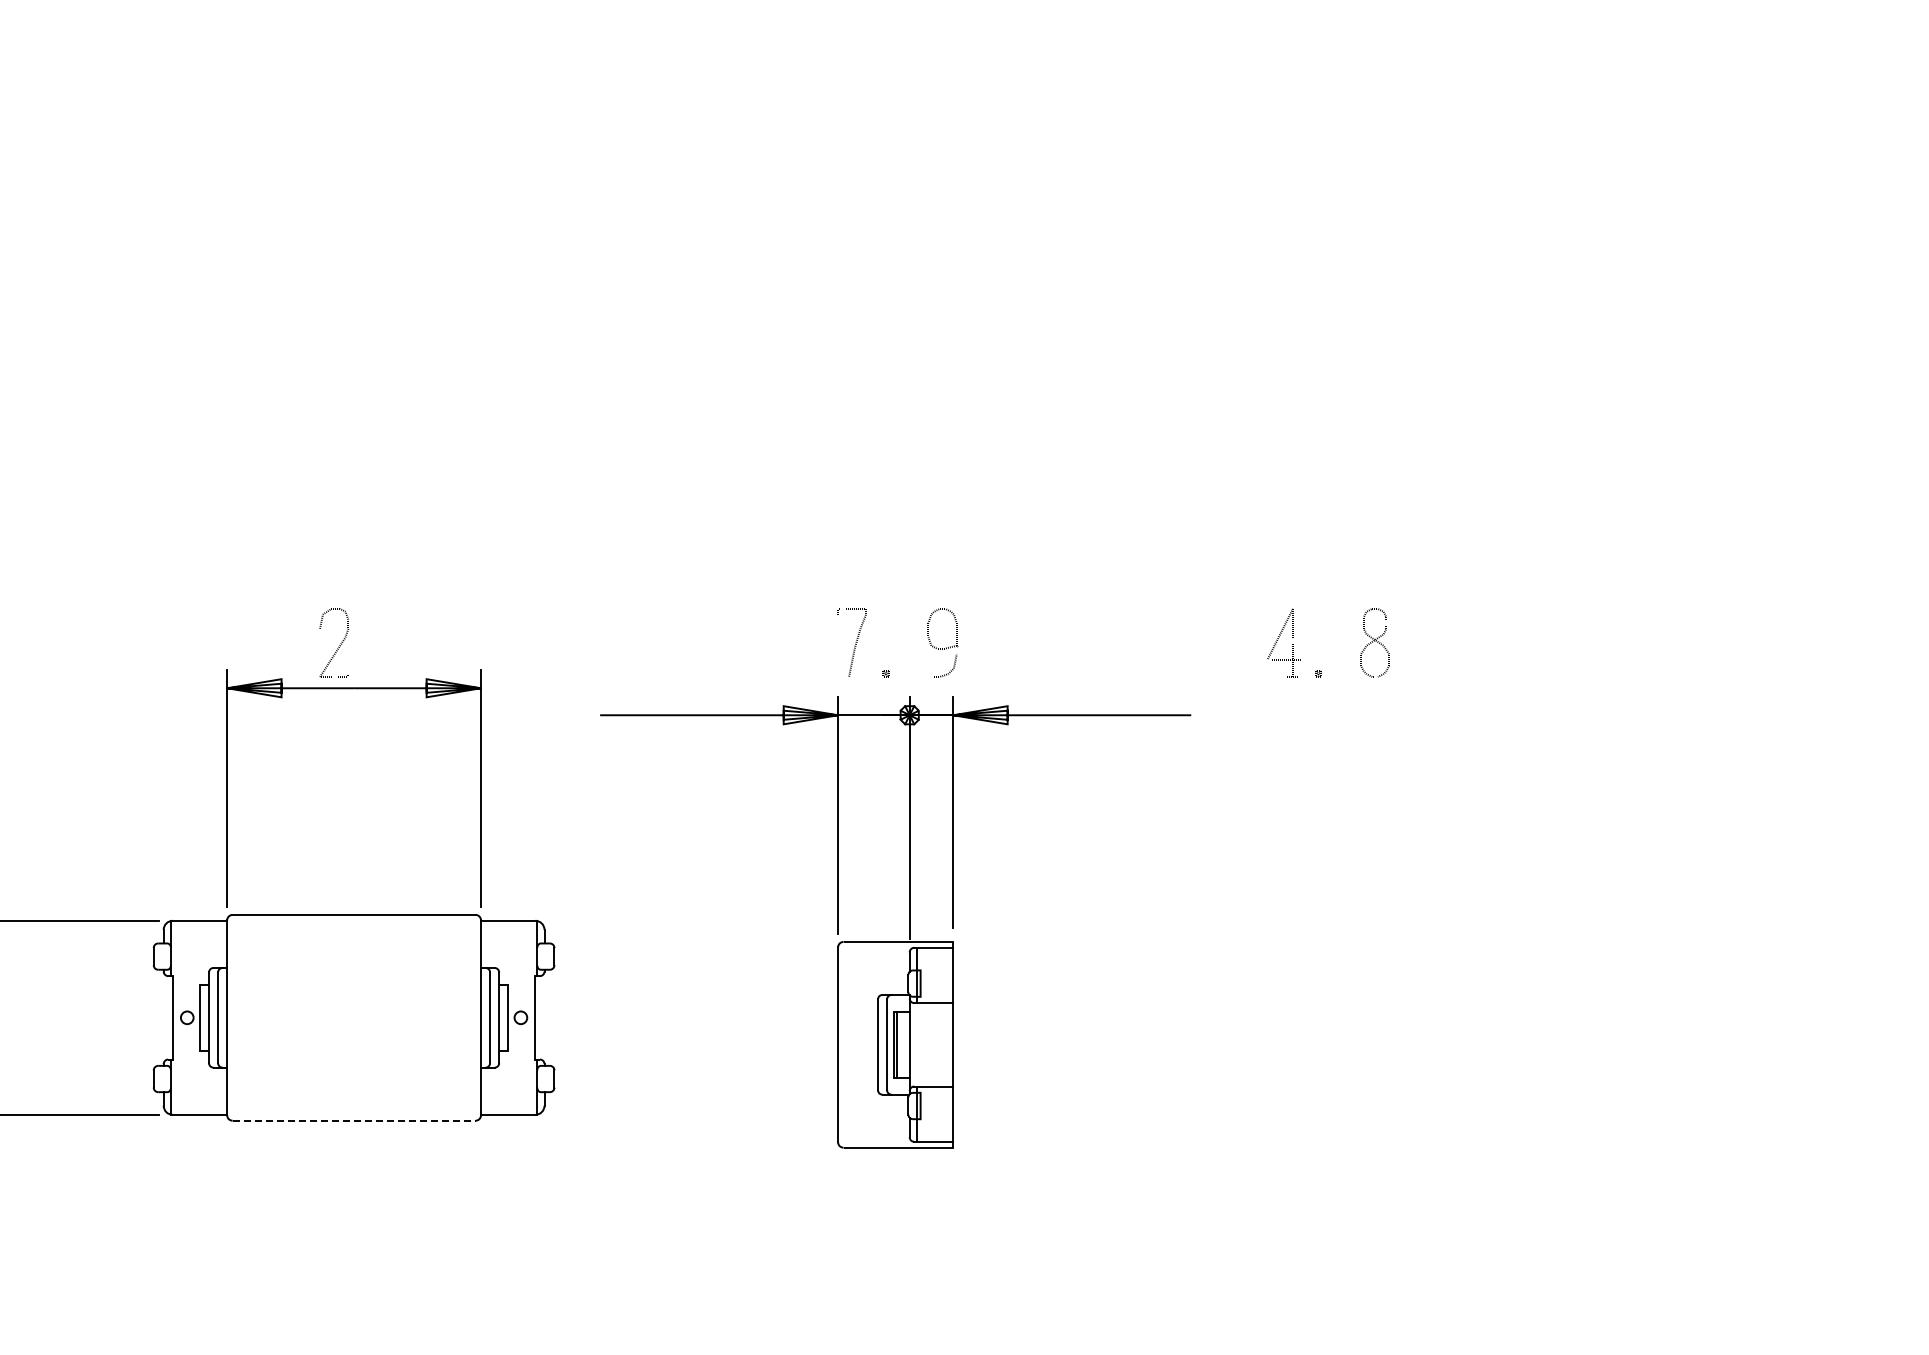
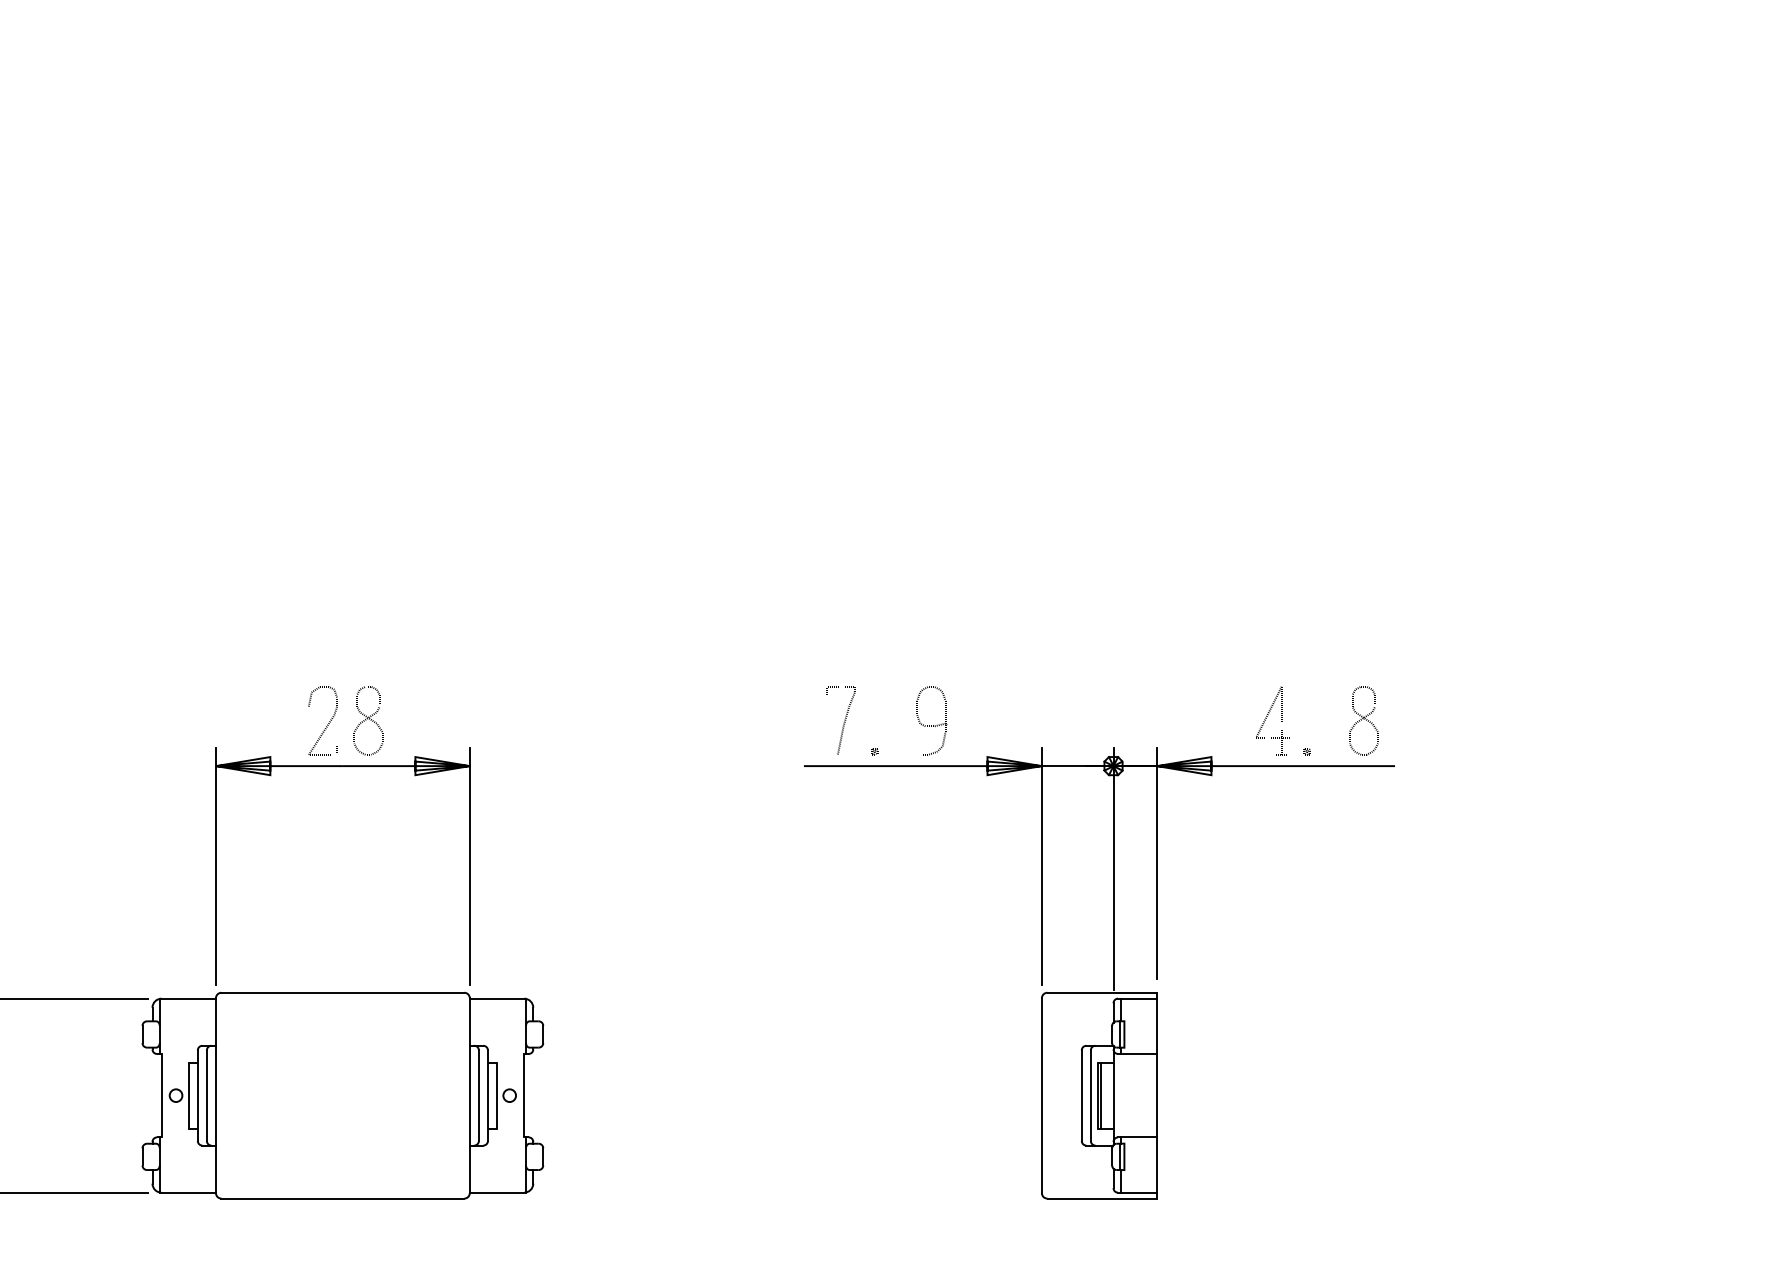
part: (379, 642) -> (368, 720), added
part: (909, 922) -> (1113, 973), moved
line: (354, 1120) -> (343, 1198), dashed -> solid

